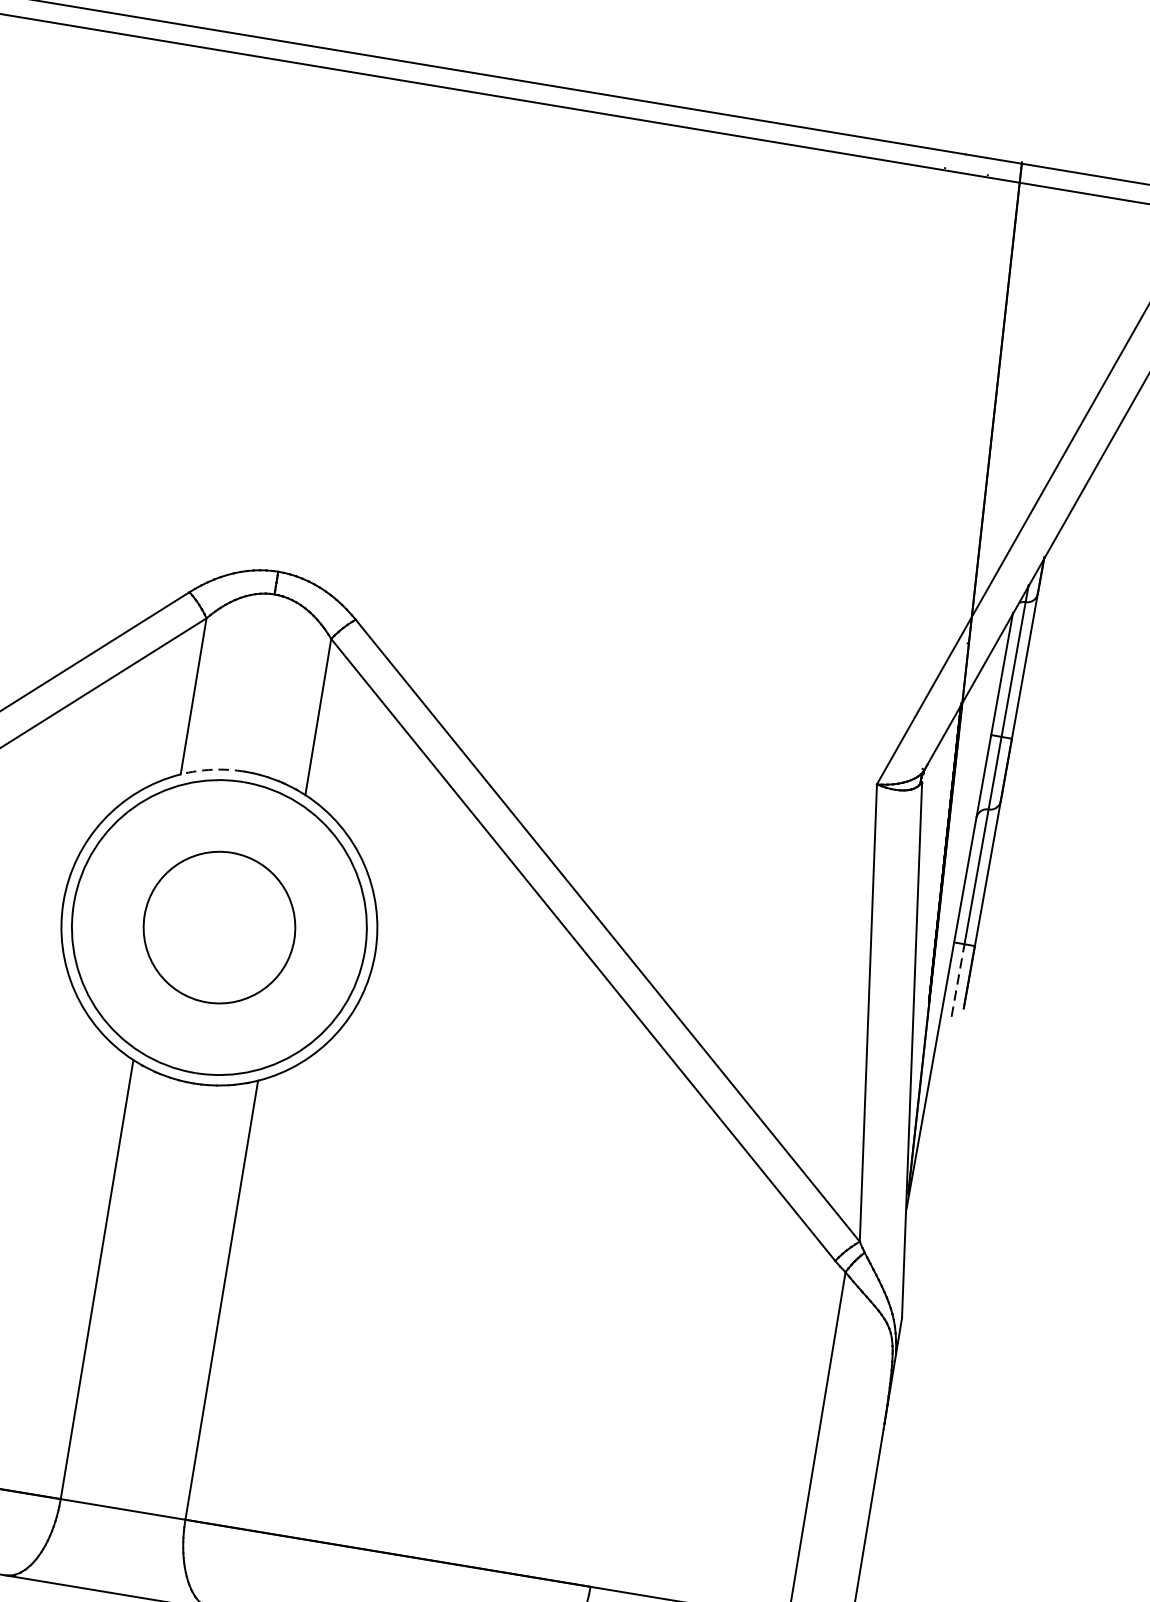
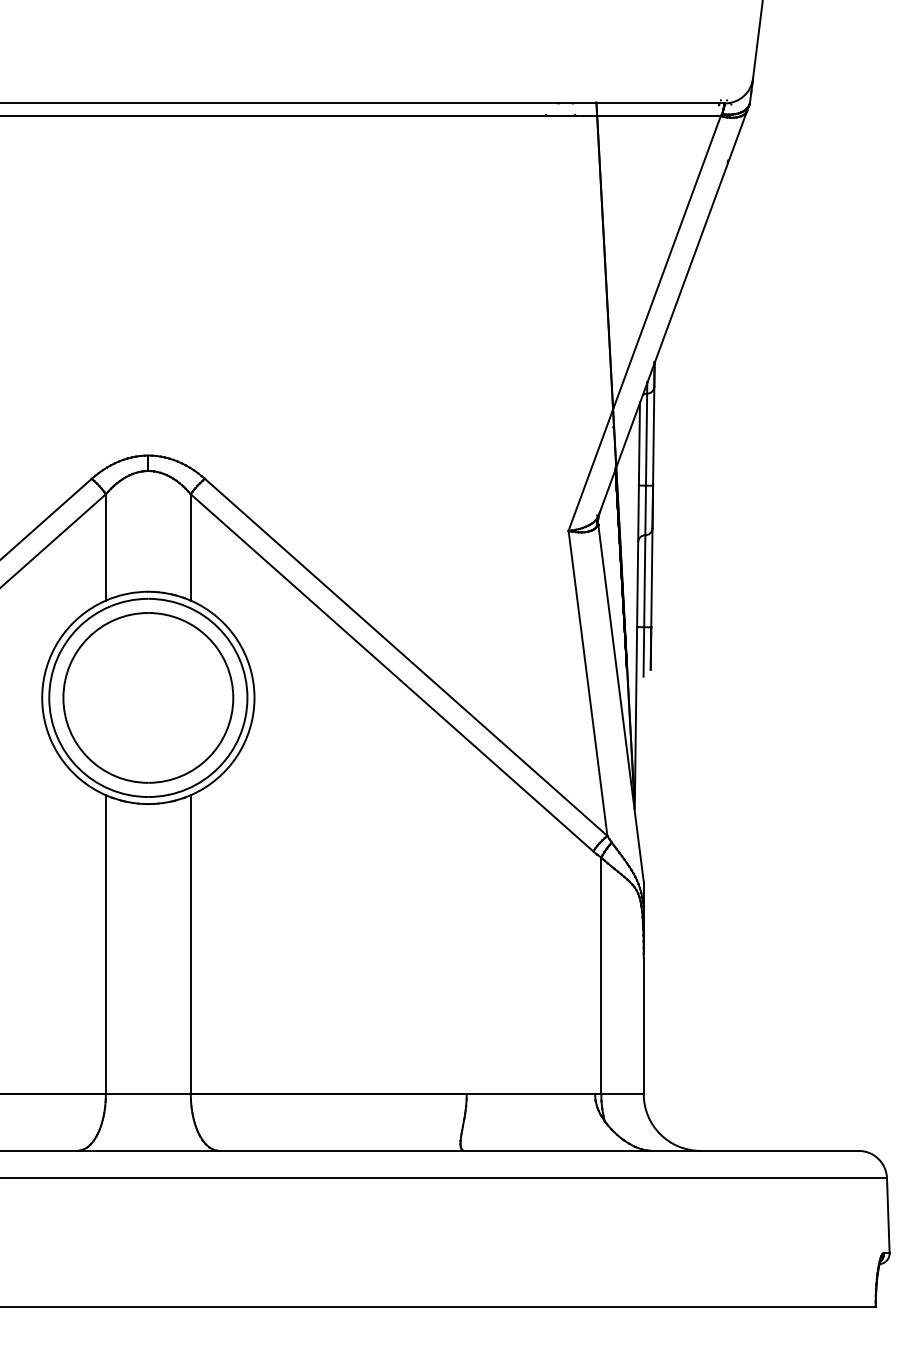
arc: (212, 770) -> (126, 594), dashed -> solid
part: (219, 926) -> (148, 697), size x1.67
line: (957, 979) -> (643, 651), dashed -> solid

